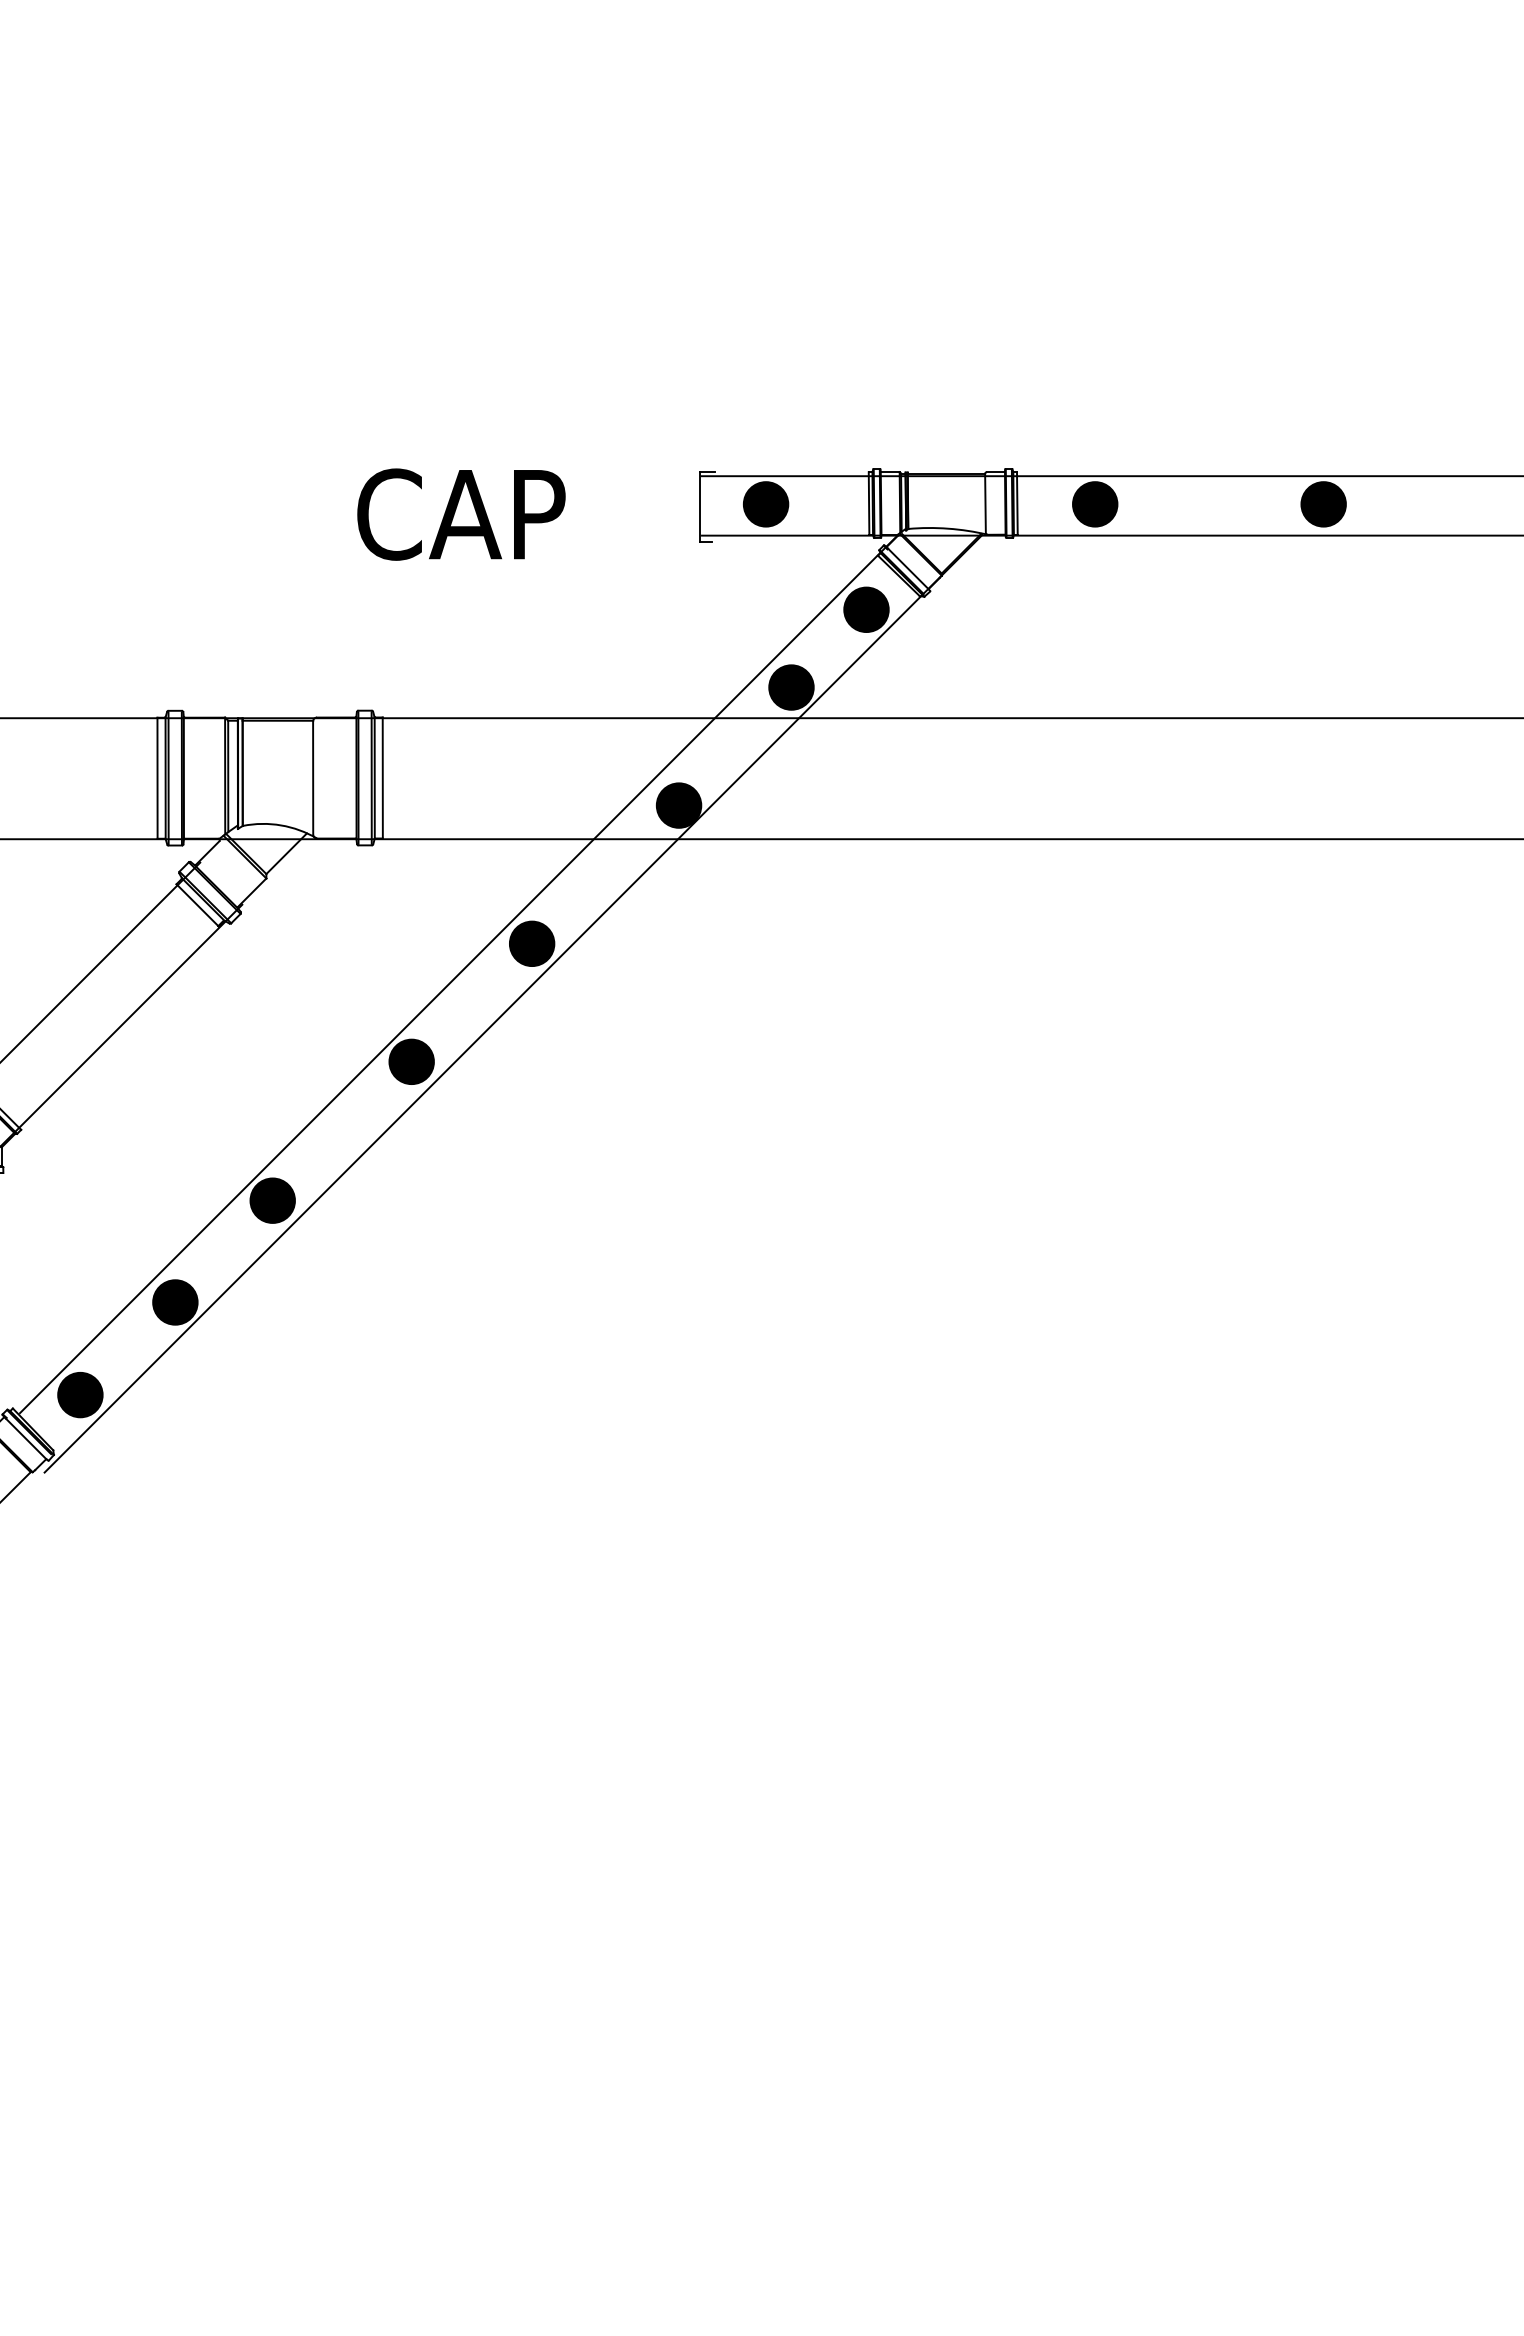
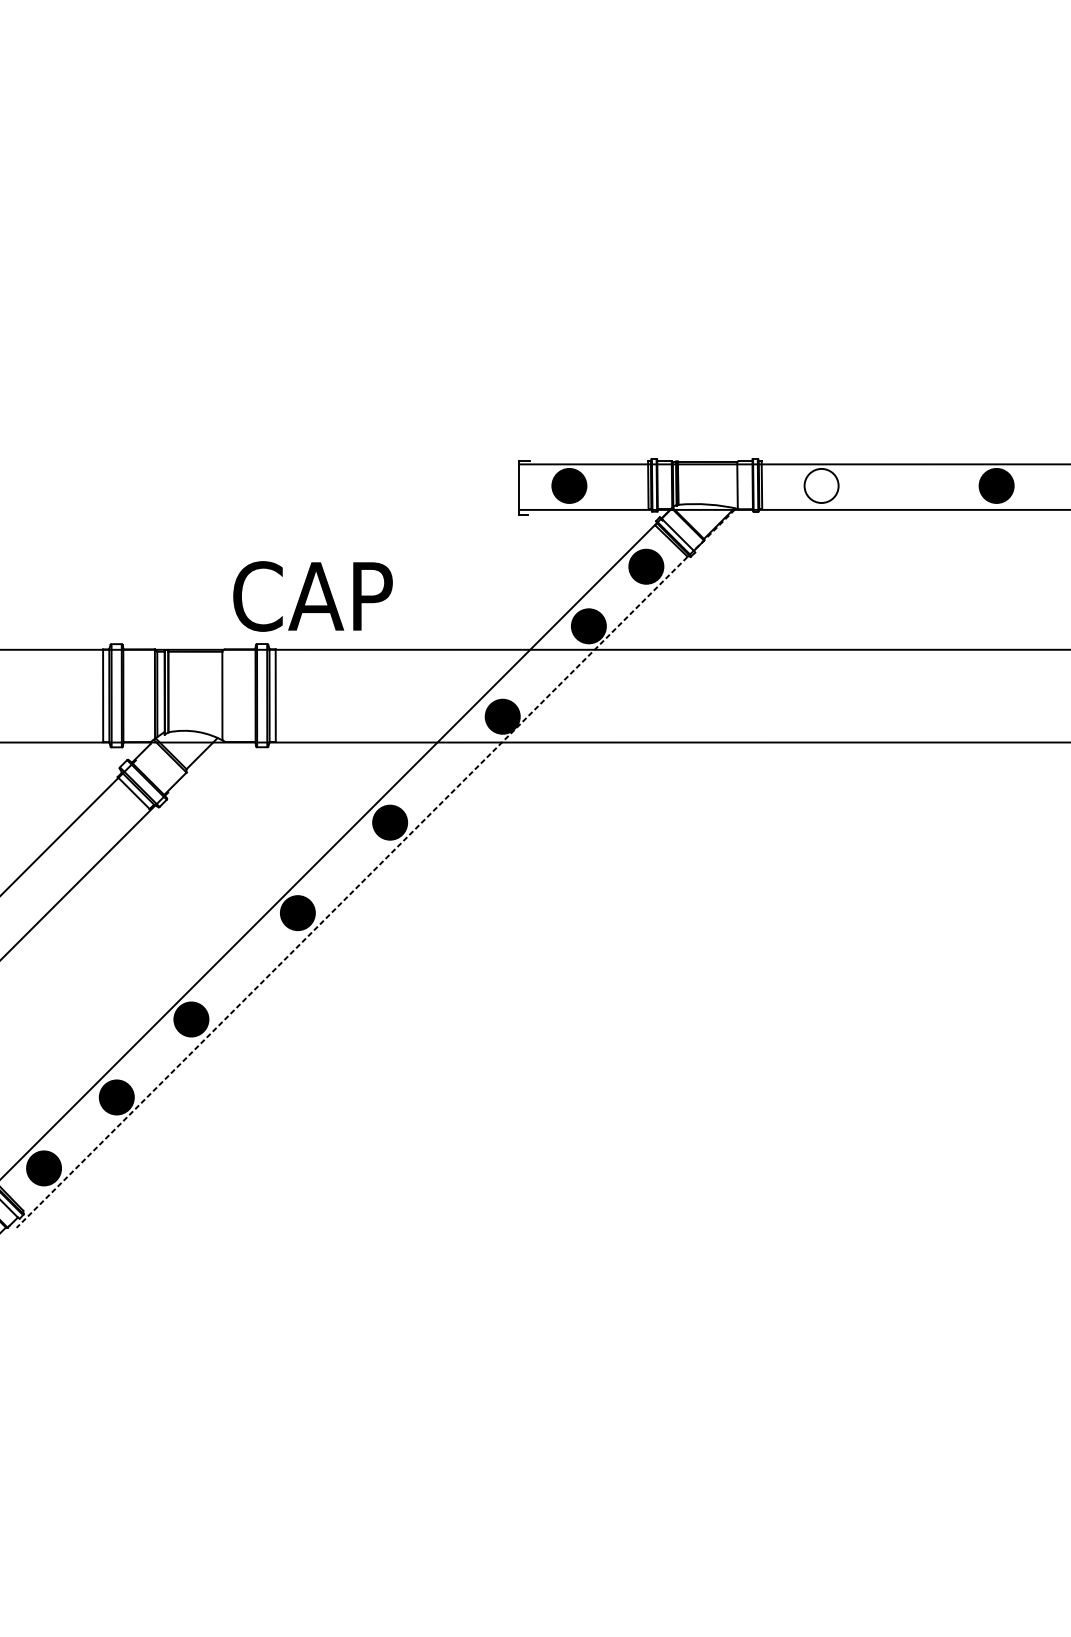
fill: (1094, 504) -> (821, 486), removed
text: (461, 514) -> (313, 596), moved
line: (513, 1003) -> (375, 868), solid -> dashed

